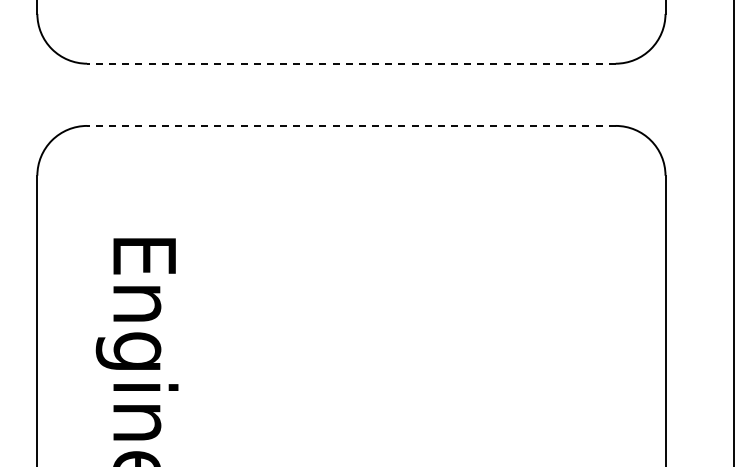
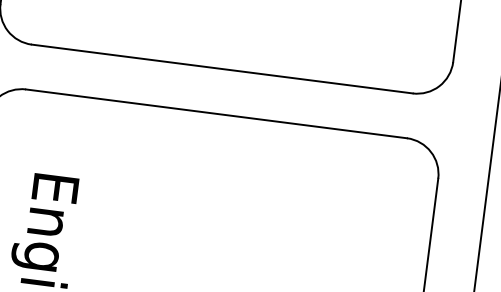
line: (350, 63) -> (221, 68), dashed -> solid
line: (350, 125) -> (215, 113), dashed -> solid

